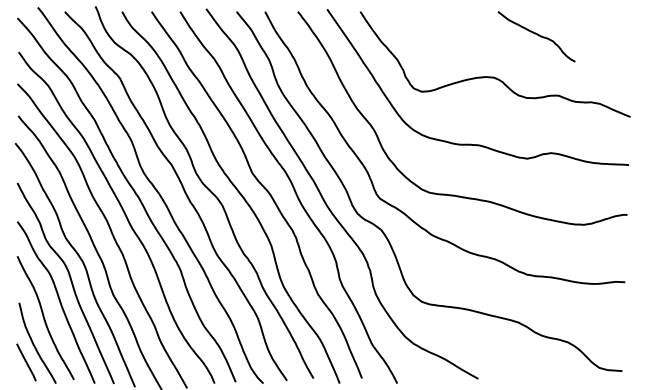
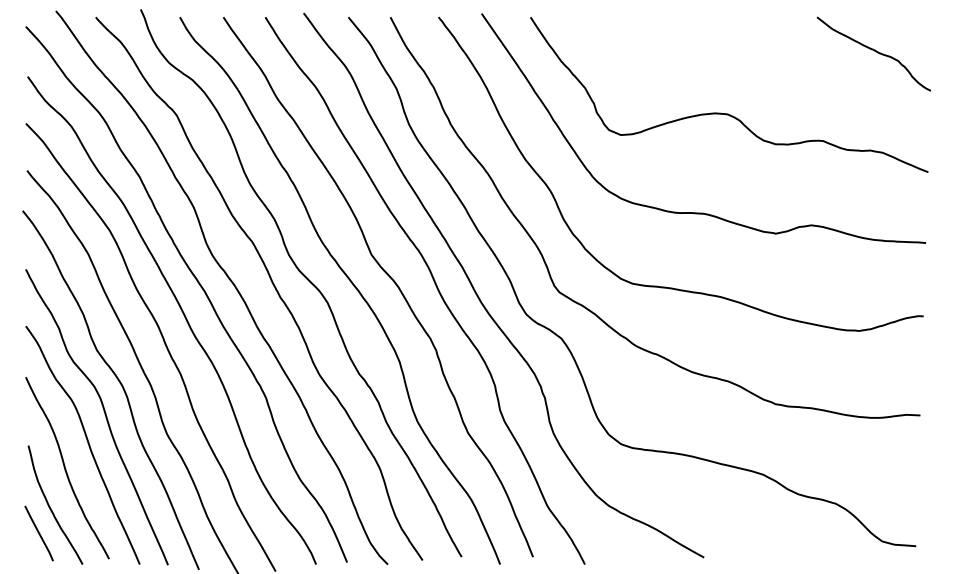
curve: (537, 35) -> (875, 52), moved

